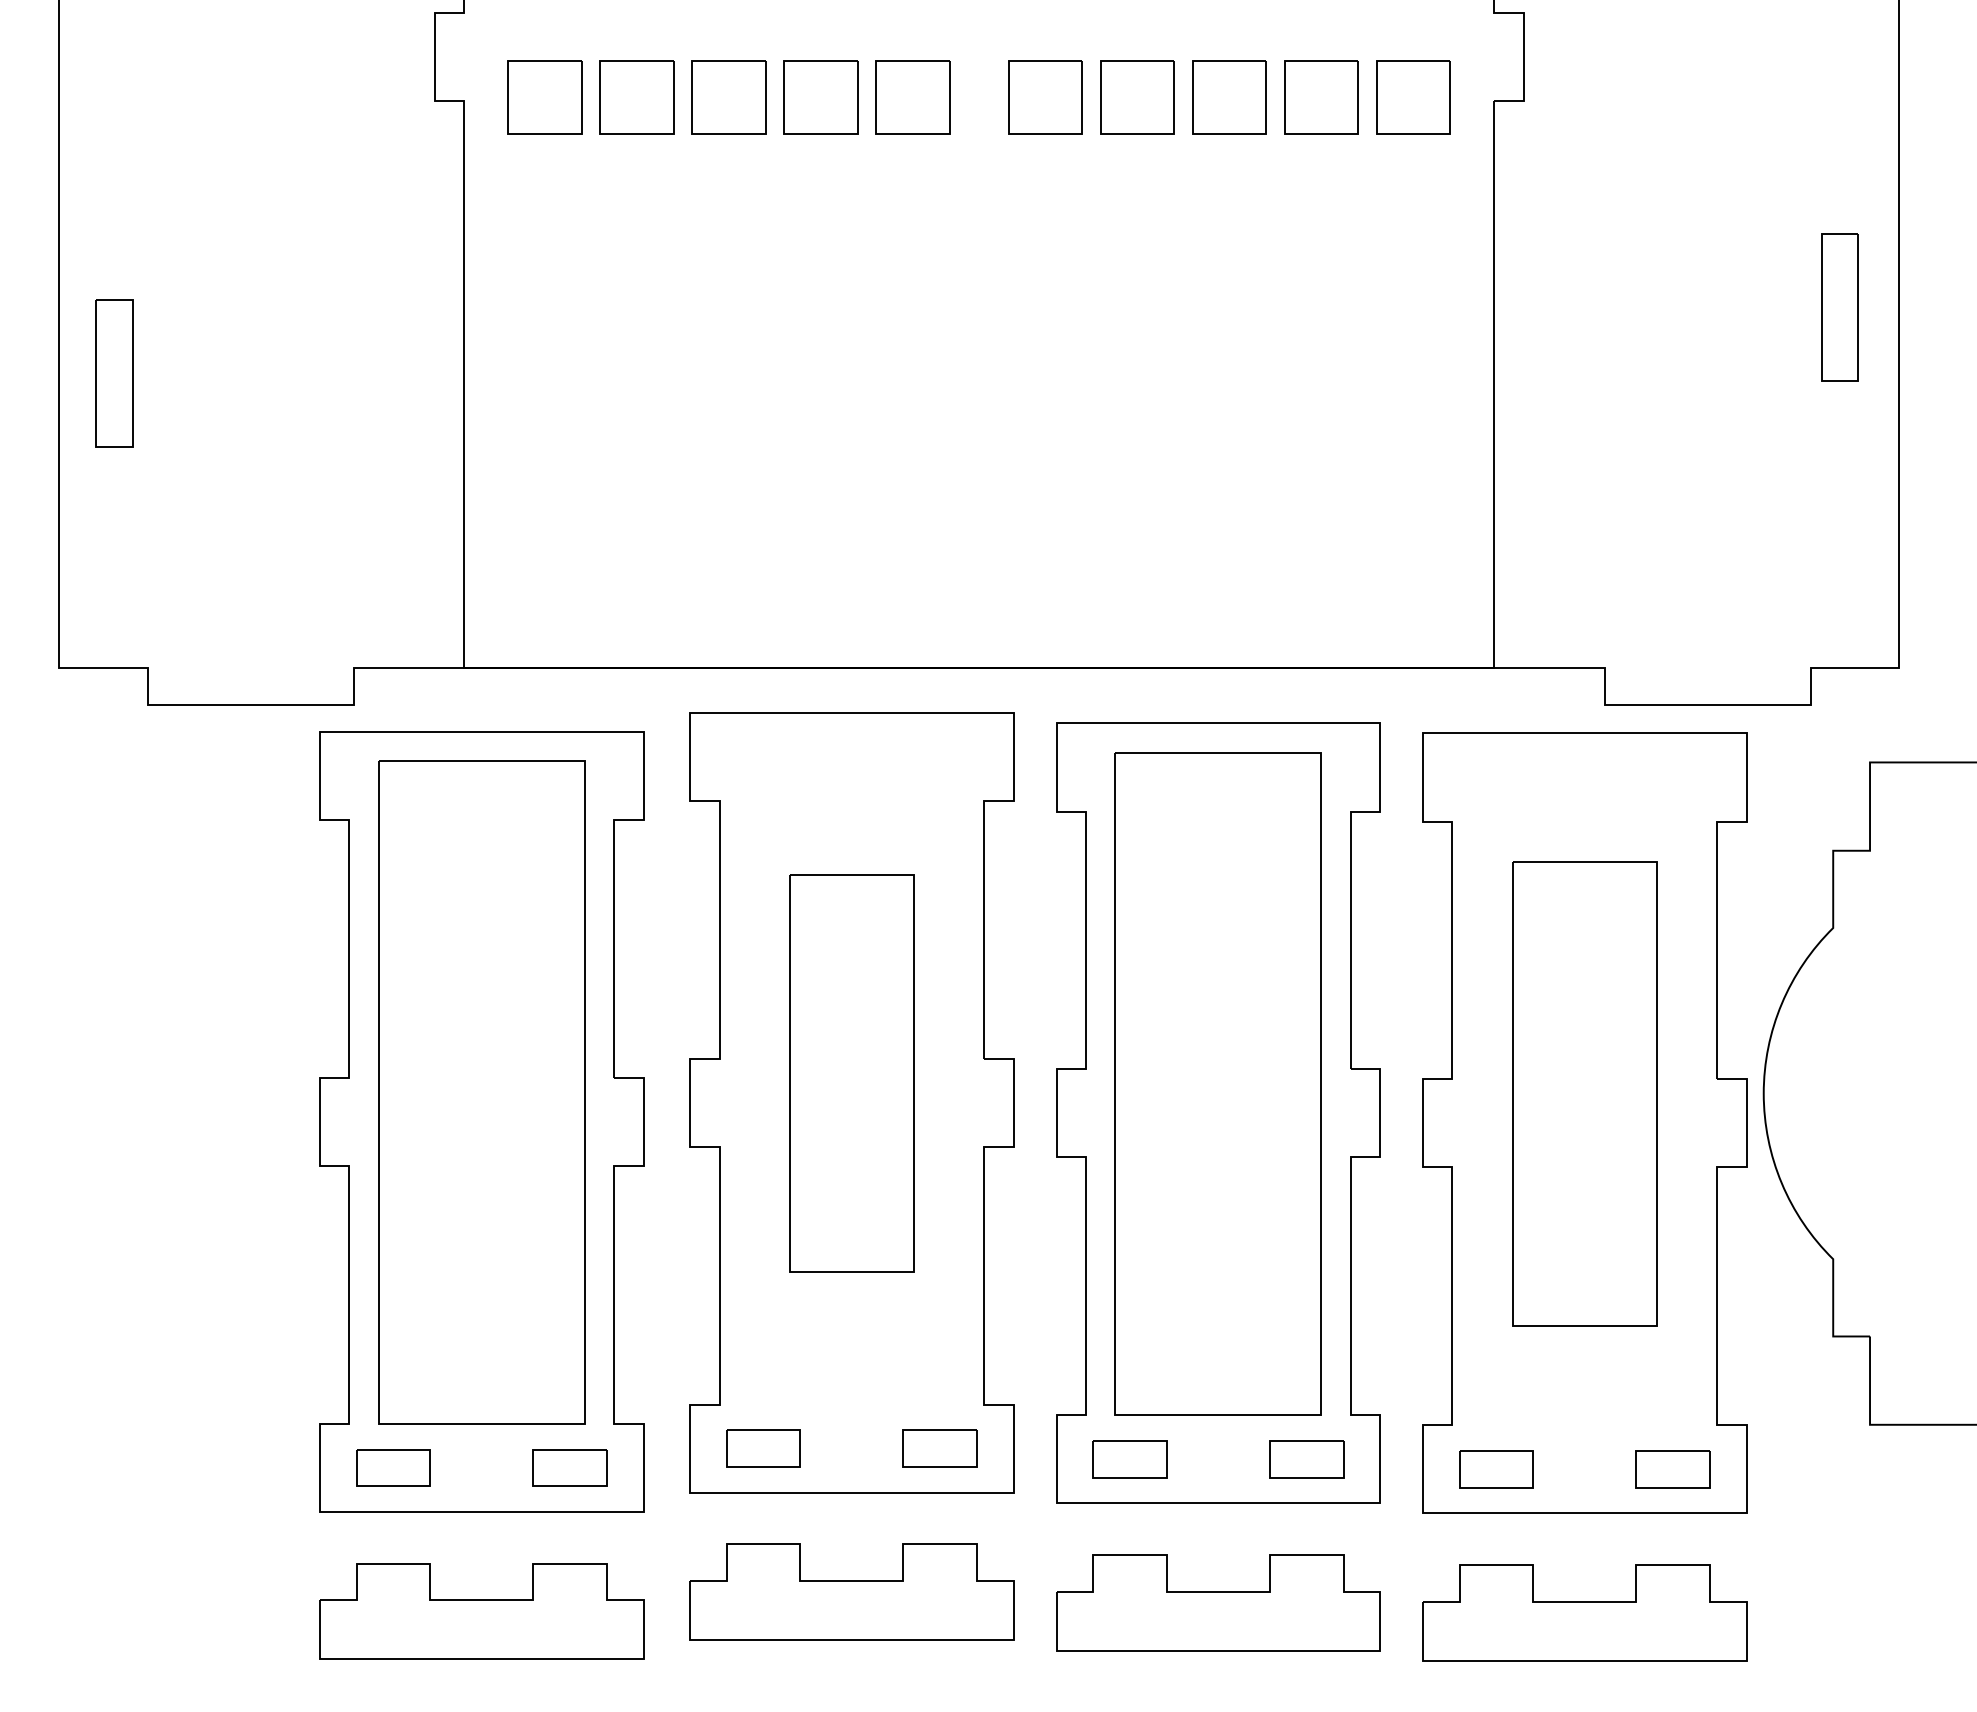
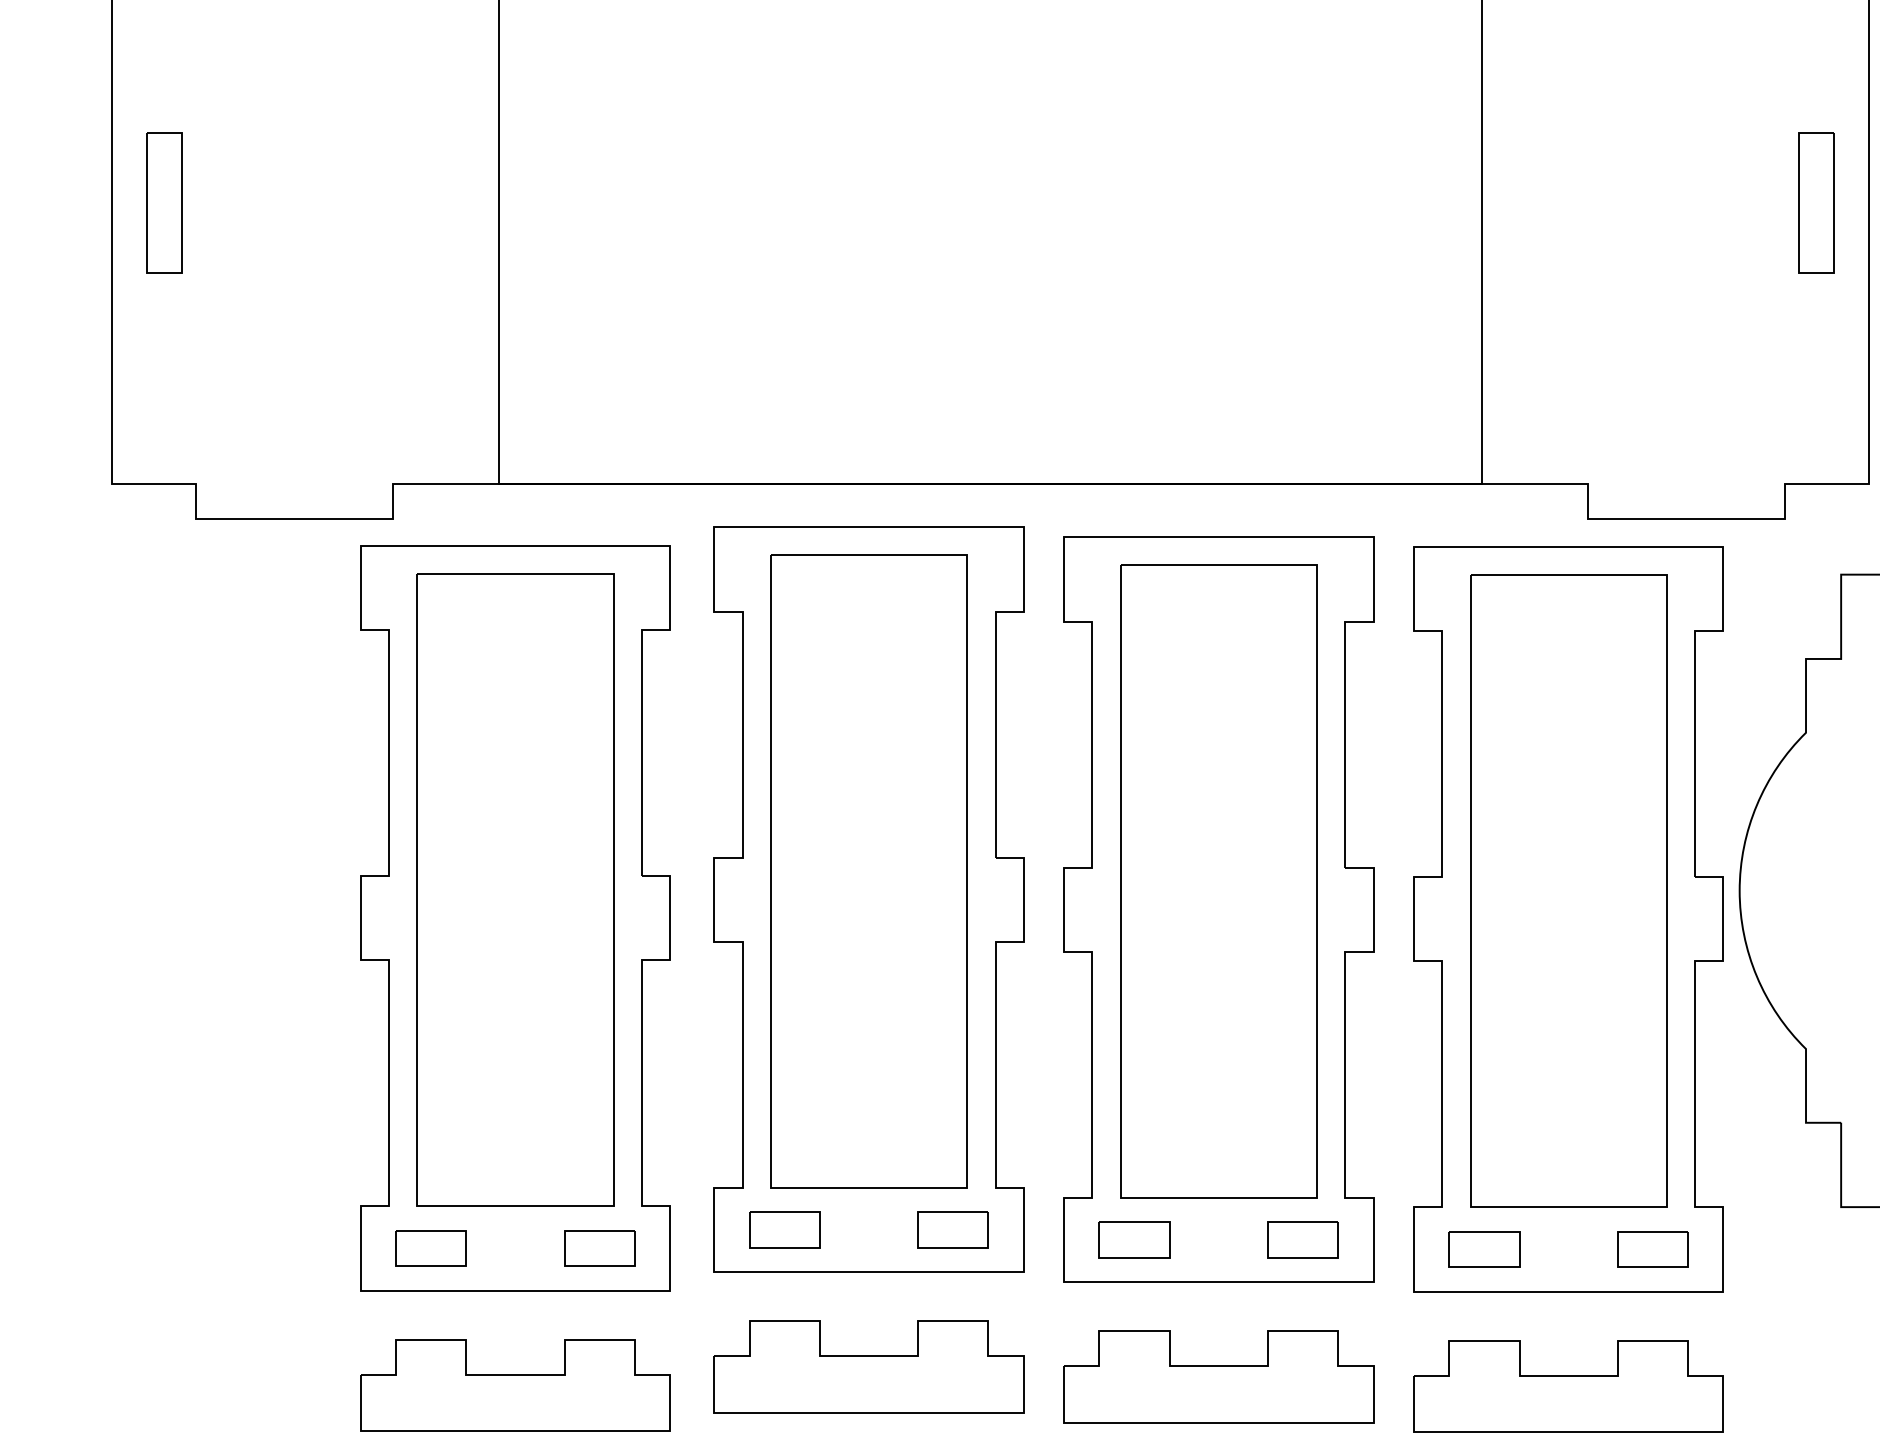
part: (1839, 307) -> (1815, 203), moved
part: (851, 1073) -> (868, 871), size x1.67
part: (1584, 1093) -> (1568, 890), size x1.43

